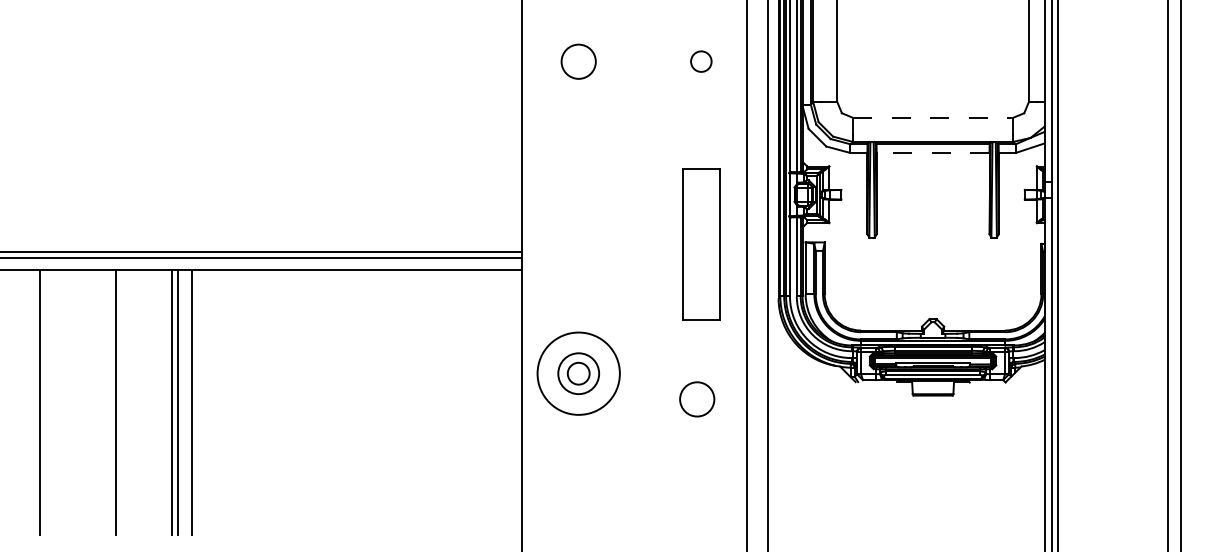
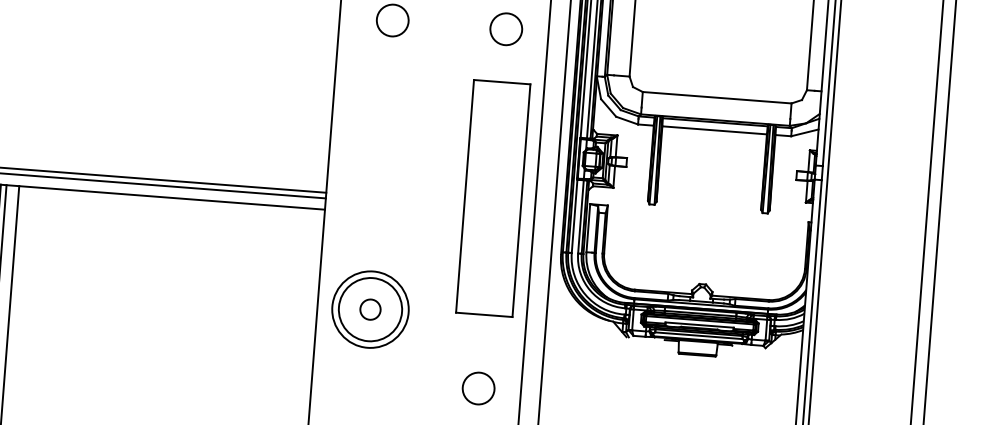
circle: (701, 61) -> (506, 29), size x1.67
line: (933, 117) -> (717, 97), dashed -> solid
line: (932, 152) -> (714, 129), dashed -> solid
part: (701, 244) -> (493, 198), size x1.67
circle: (578, 373) -> (370, 309), size x1.67
circle: (697, 399) -> (478, 388), moved

